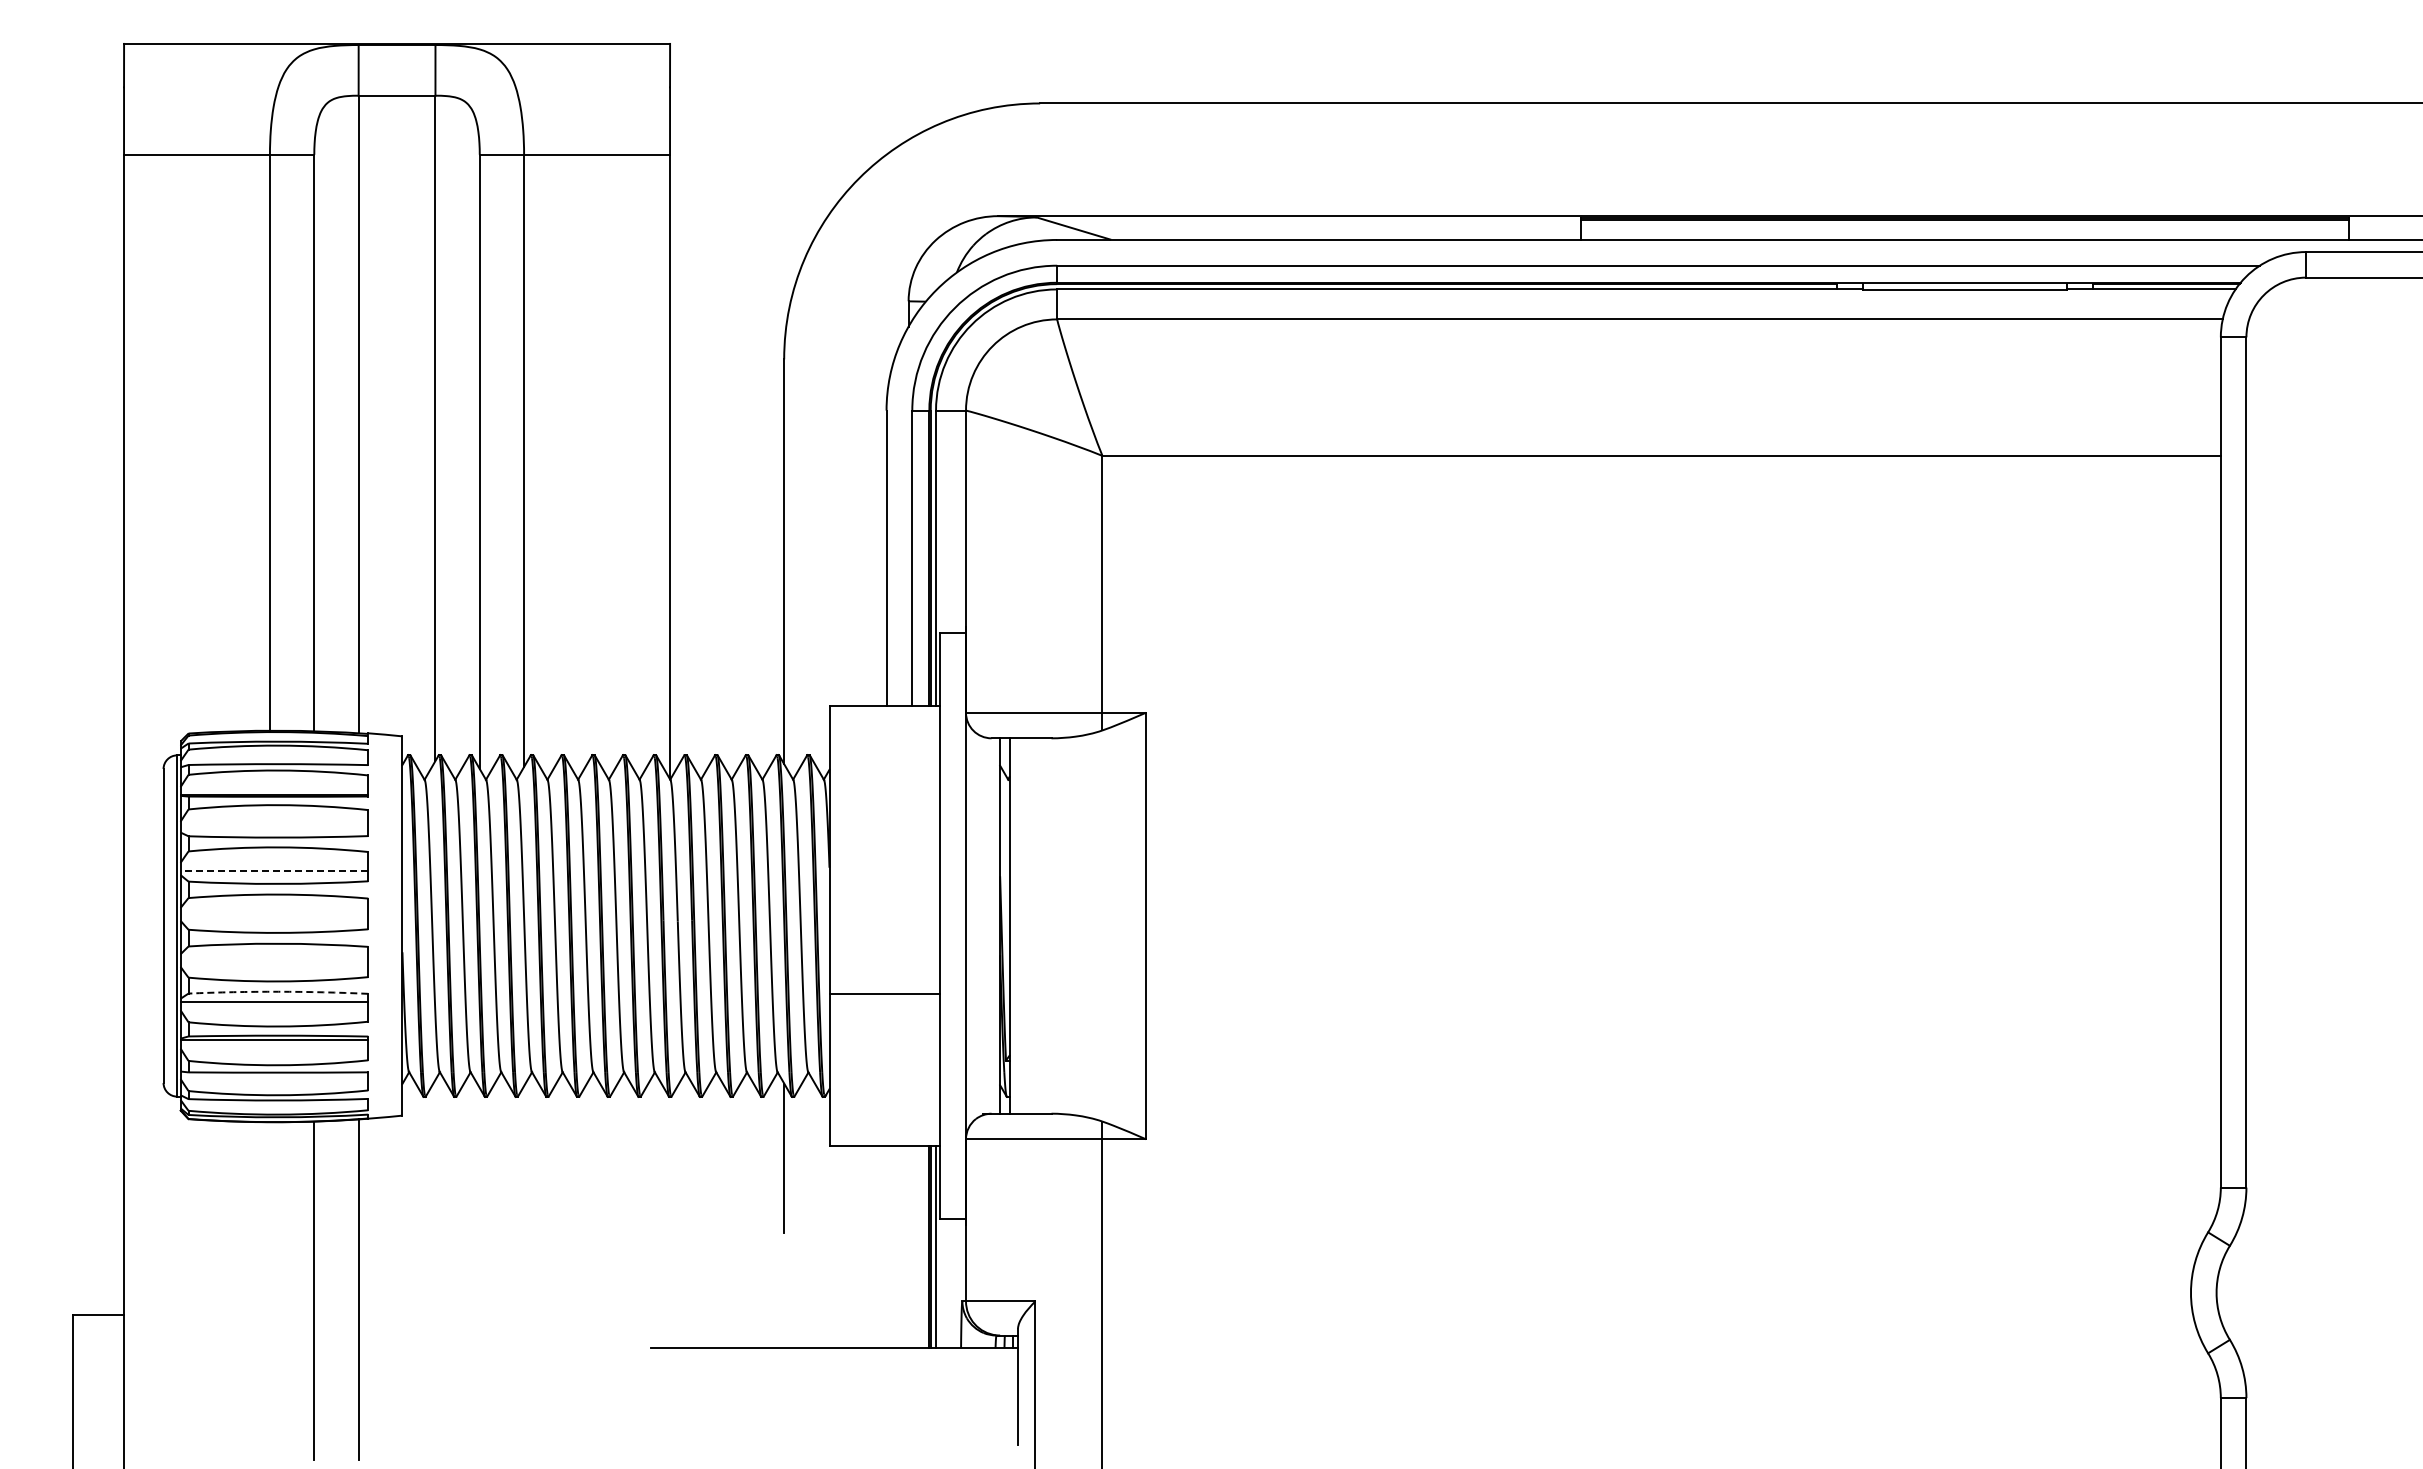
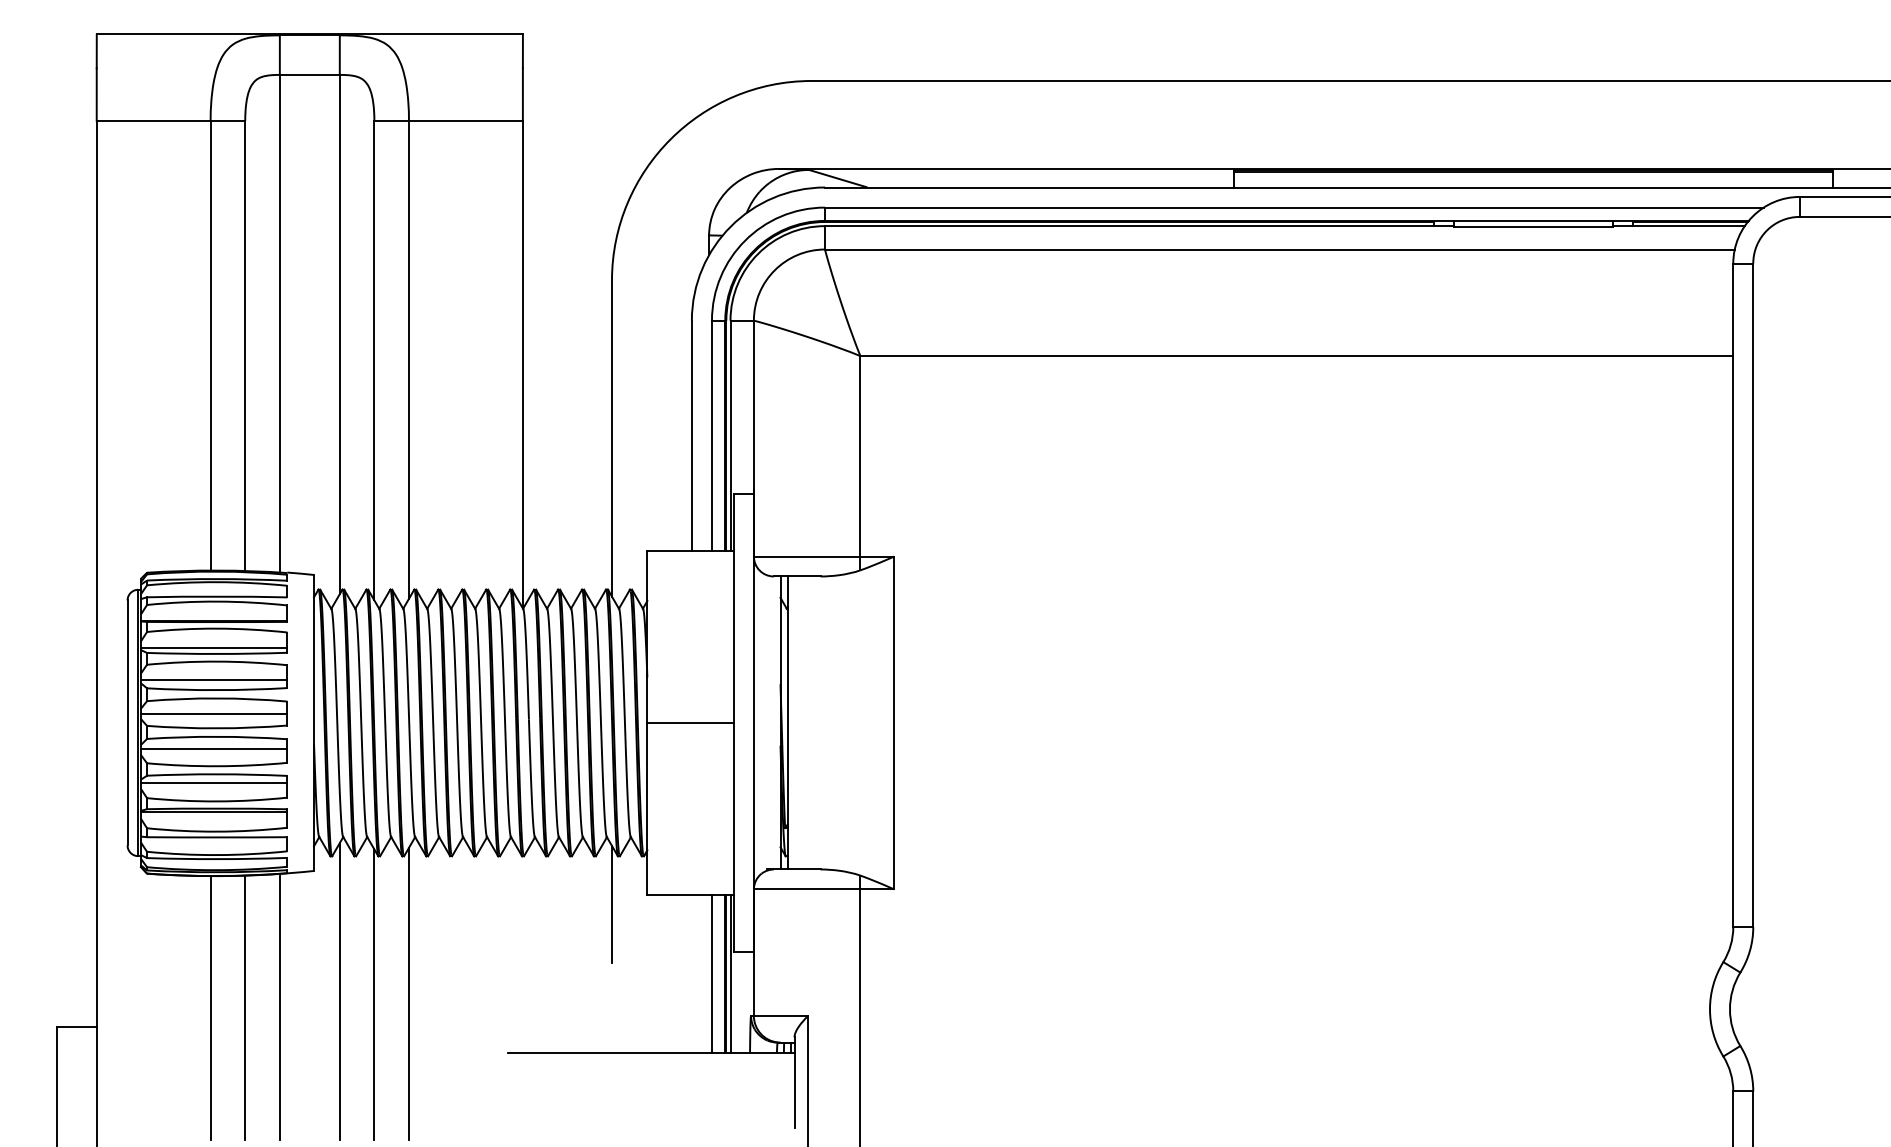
line: (274, 830) -> (214, 648), added
line: (274, 870) -> (214, 679), dashed -> solid
line: (274, 914) -> (214, 713), added
line: (274, 959) -> (214, 749), added
arc: (278, 991) -> (217, 774), dashed -> solid
line: (884, 994) -> (690, 723), moved
line: (912, 1247) -> (712, 973), added
line: (435, 1269) -> (339, 991), added
line: (524, 1273) -> (409, 994), added
line: (479, 1274) -> (374, 994), added
line: (269, 1291) -> (210, 1008), added

